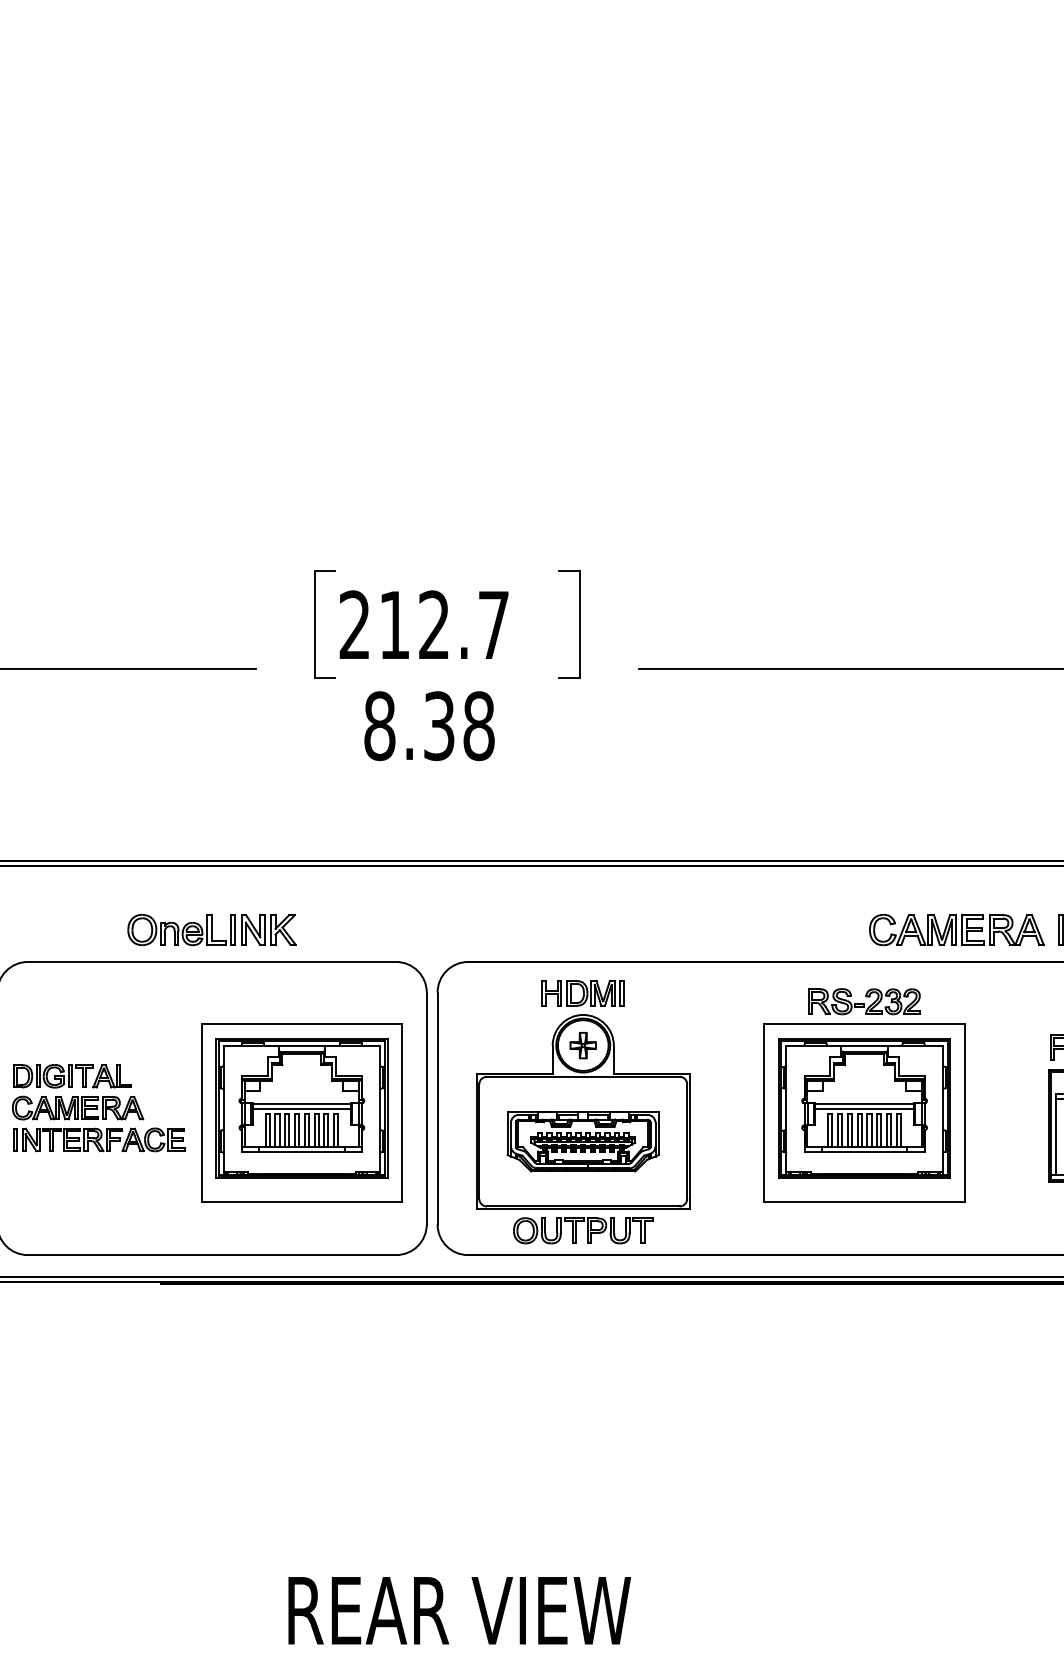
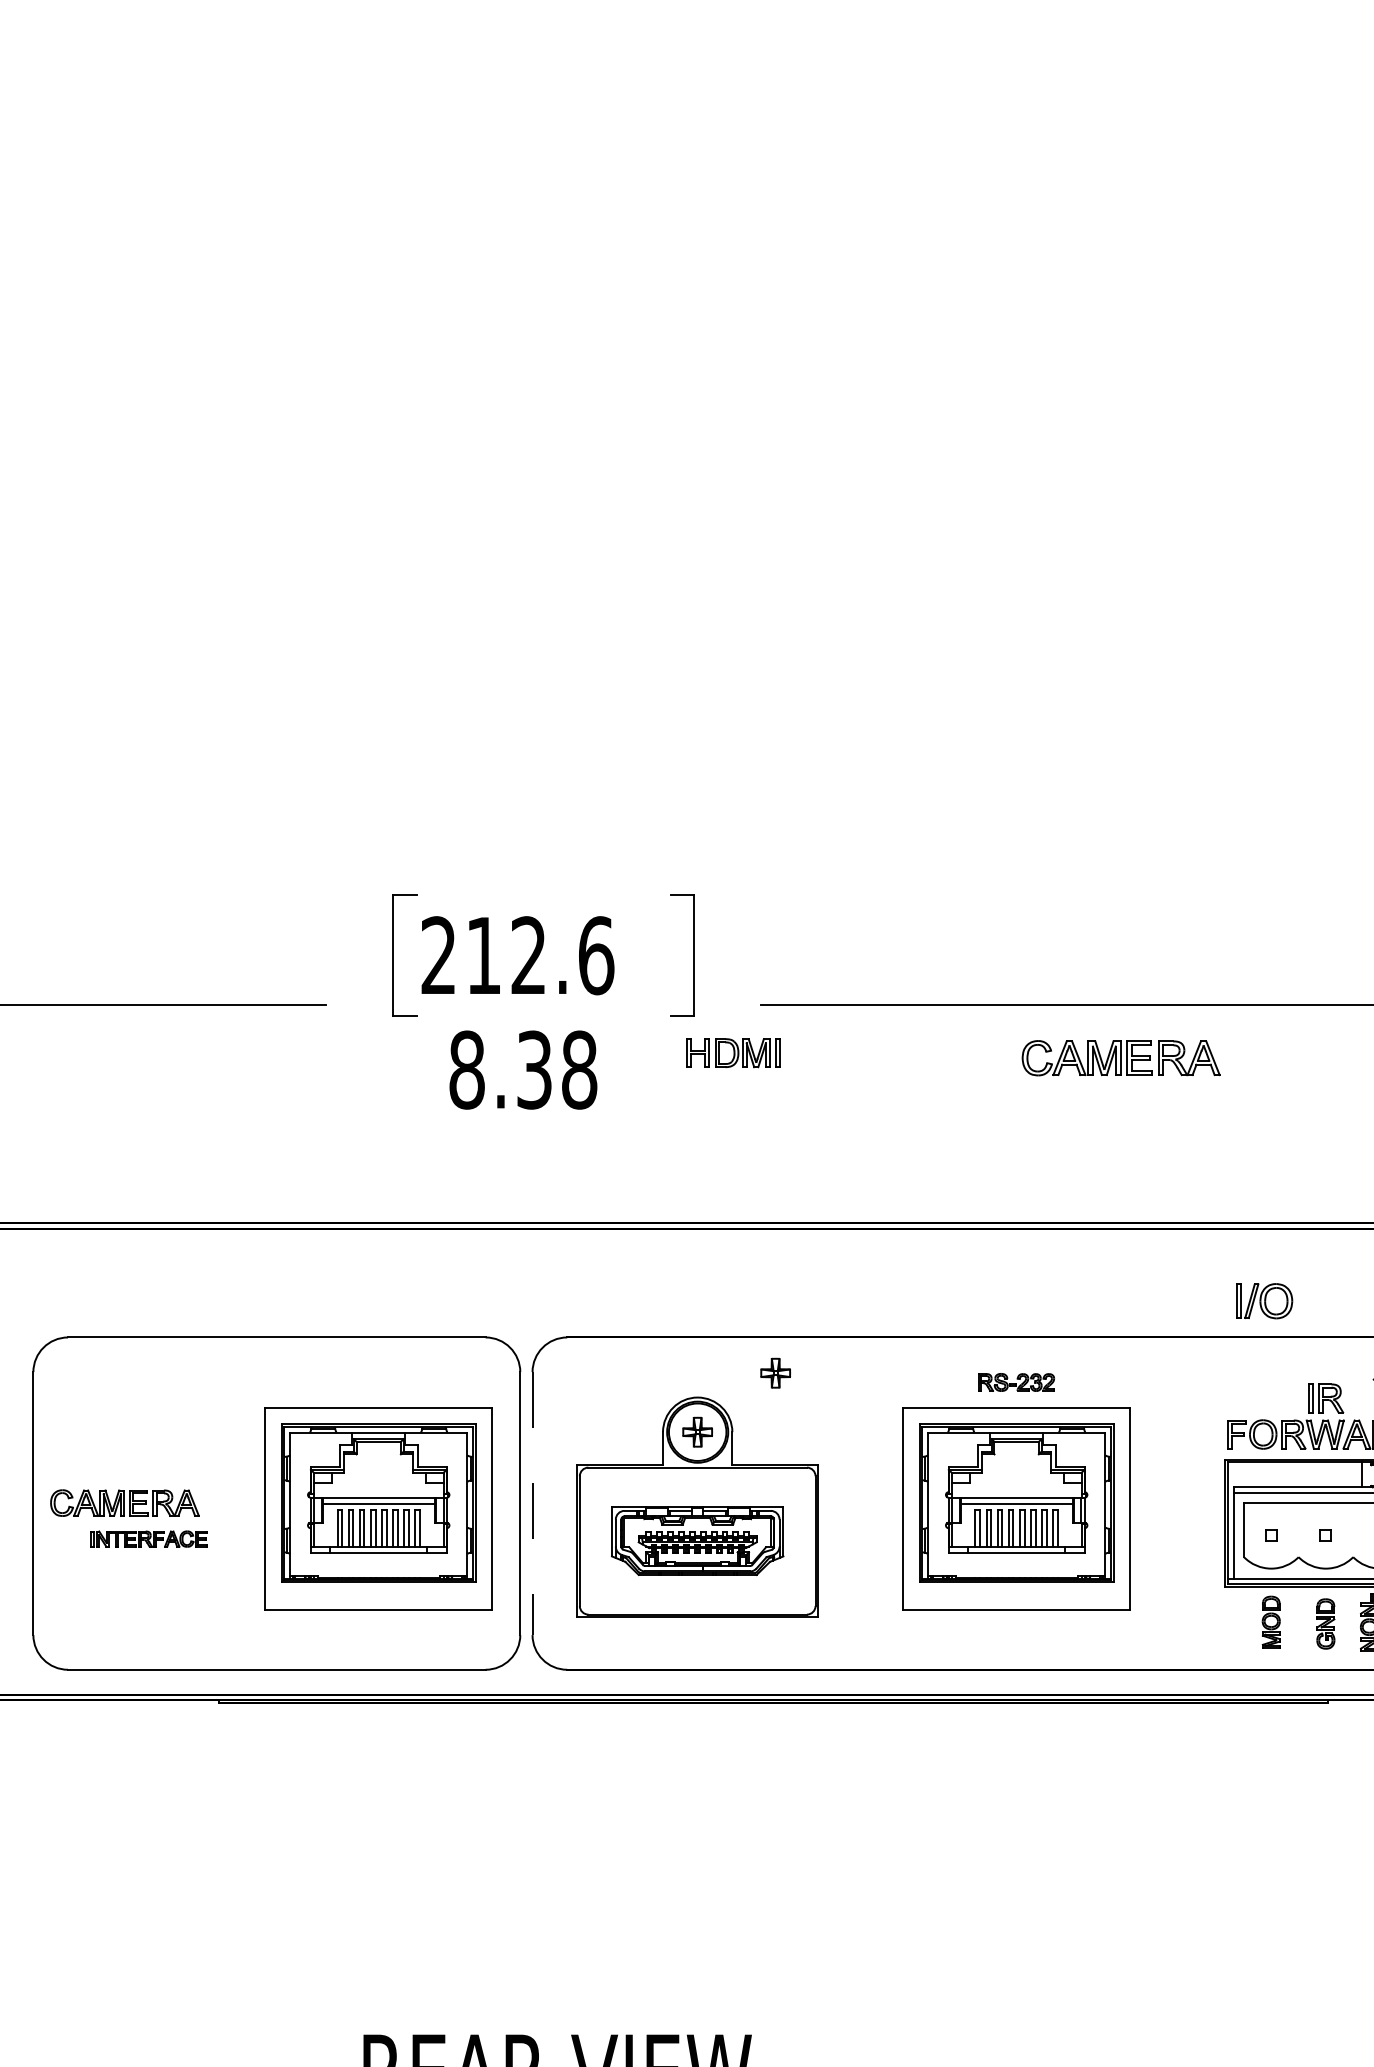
text: (493, 625) -> (596, 955), 212.7 -> 212.6
part: (211, 930) -> (276, 1301), removed
part: (956, 930) -> (1120, 1058), moved
part: (651, 992) -> (775, 1372), added
part: (583, 993) -> (733, 1053), moved
part: (864, 1001) -> (1016, 1382), size x0.6
part: (72, 1075) -> (118, 1466), removed
line: (437, 1109) -> (532, 1504), solid -> dashed
part: (99, 1139) -> (149, 1538), size x0.6
part: (583, 1231) -> (697, 1642), removed

